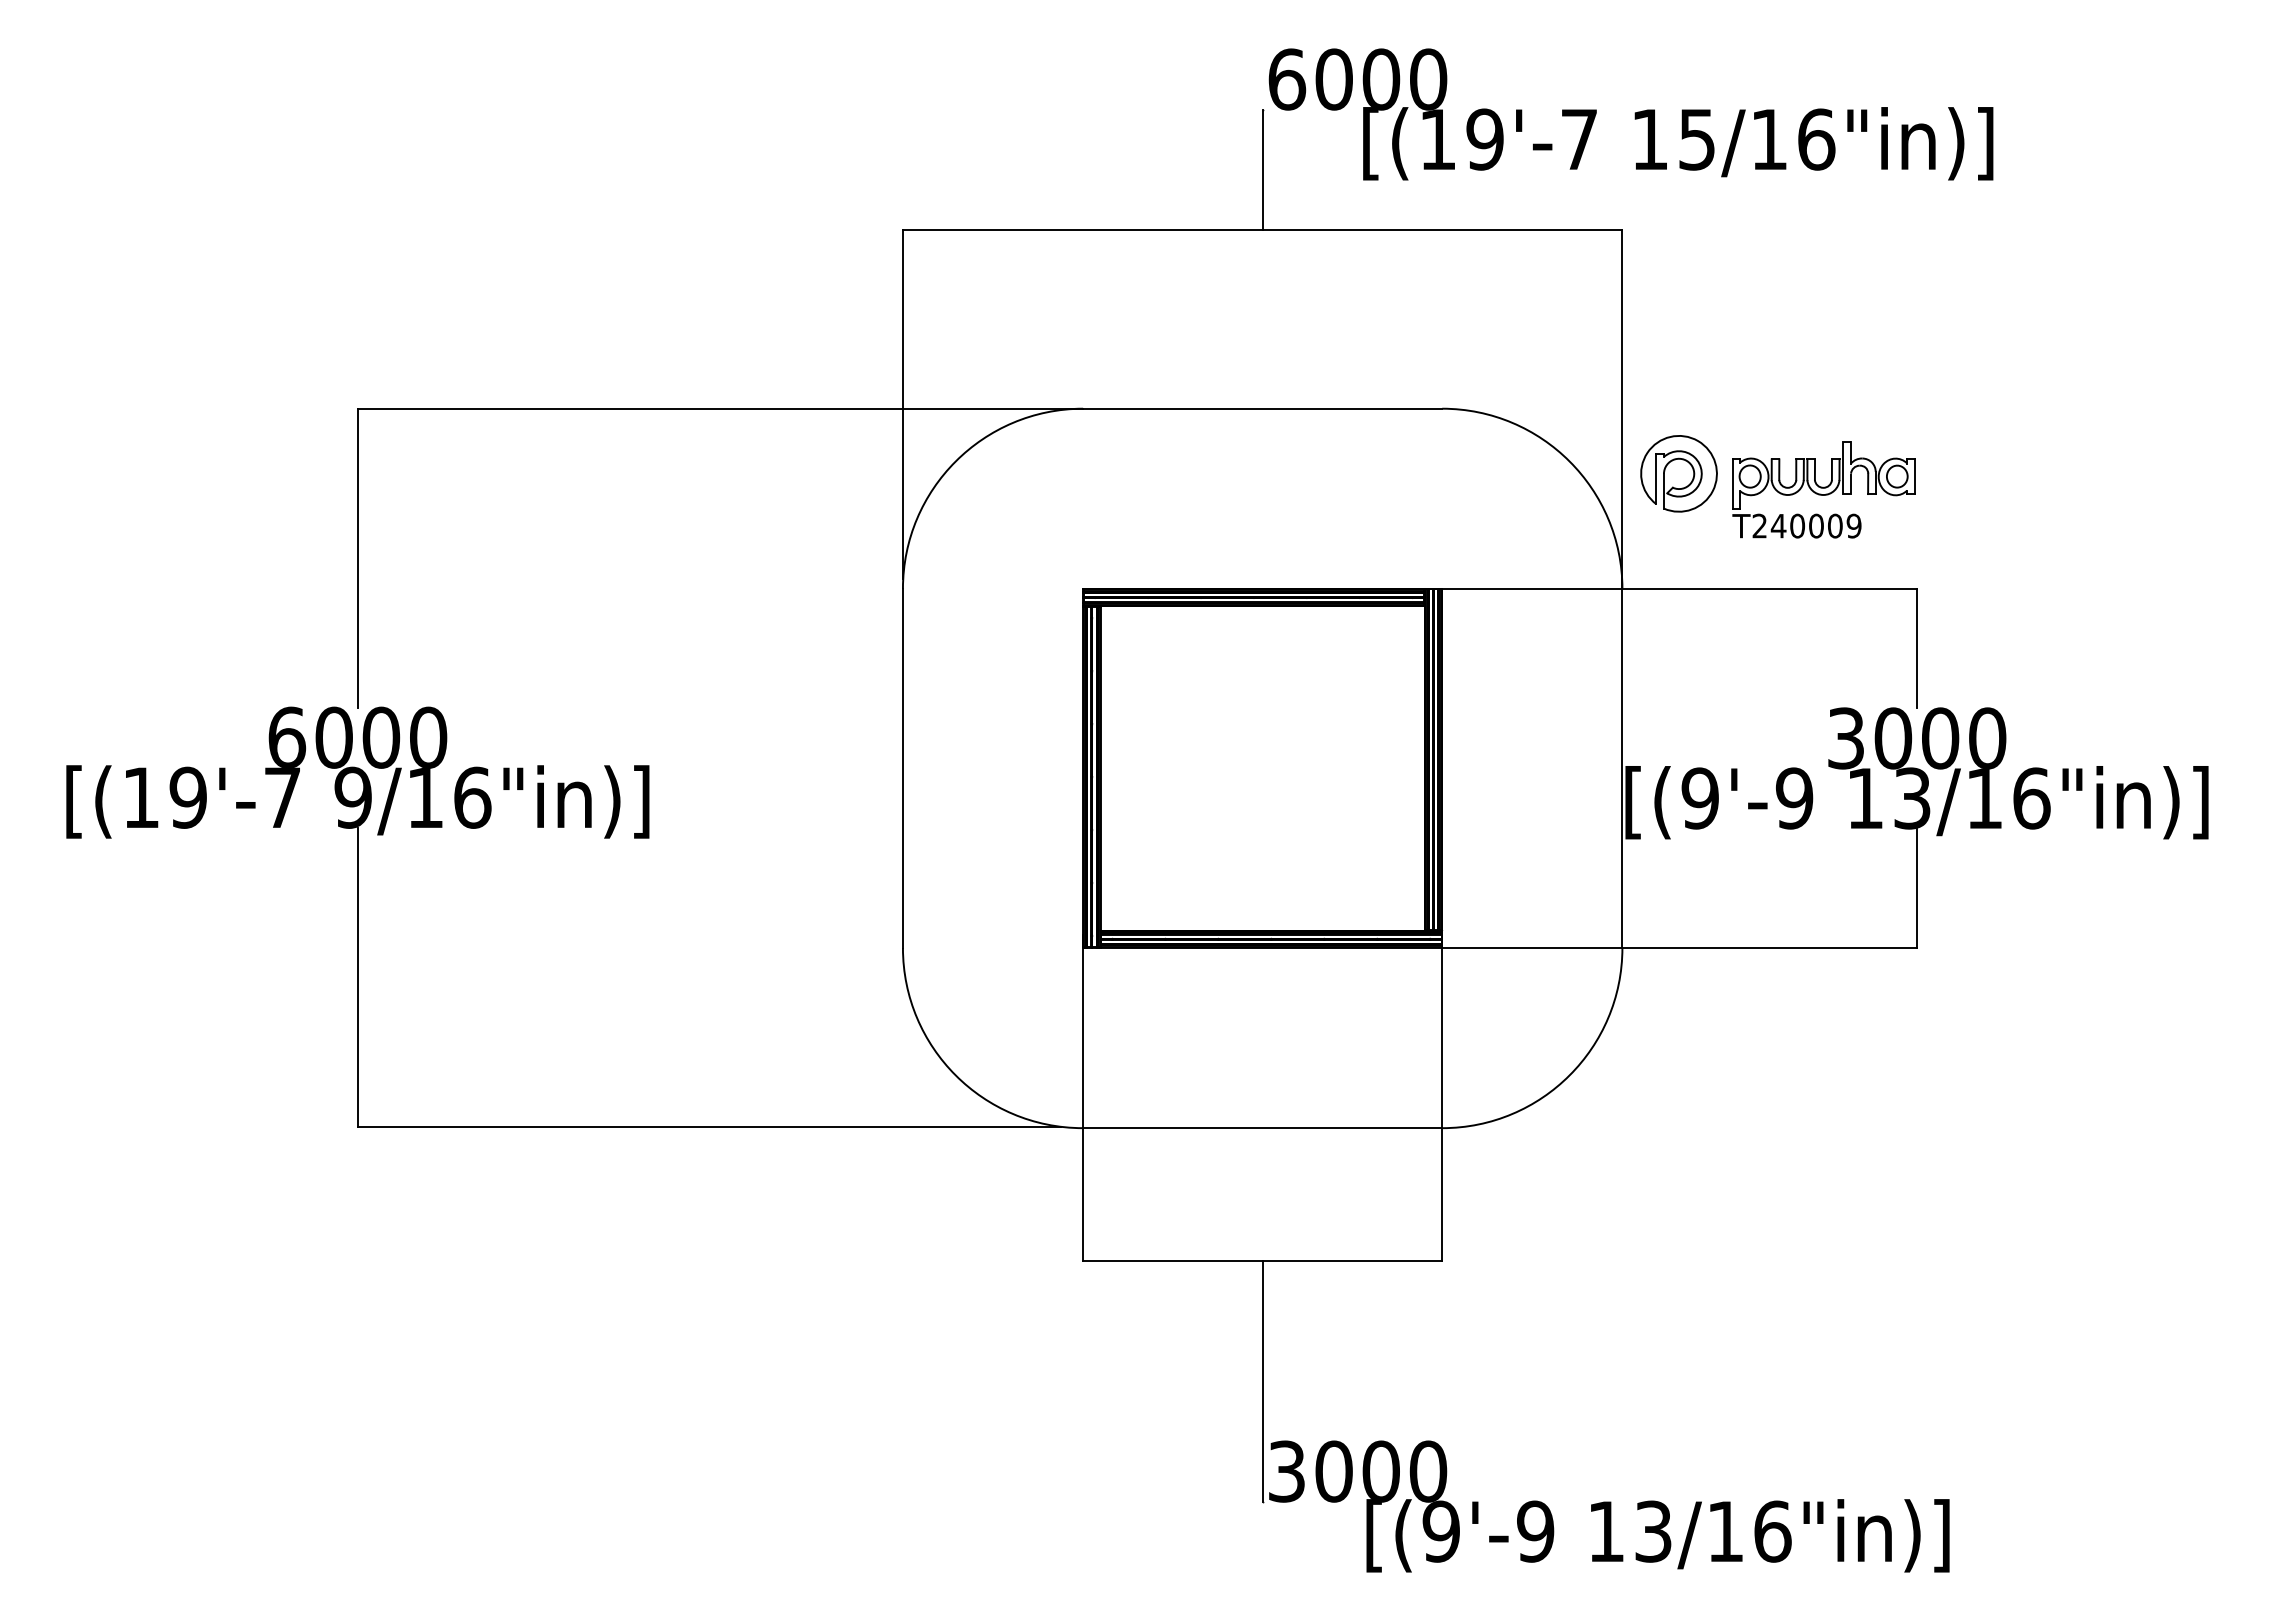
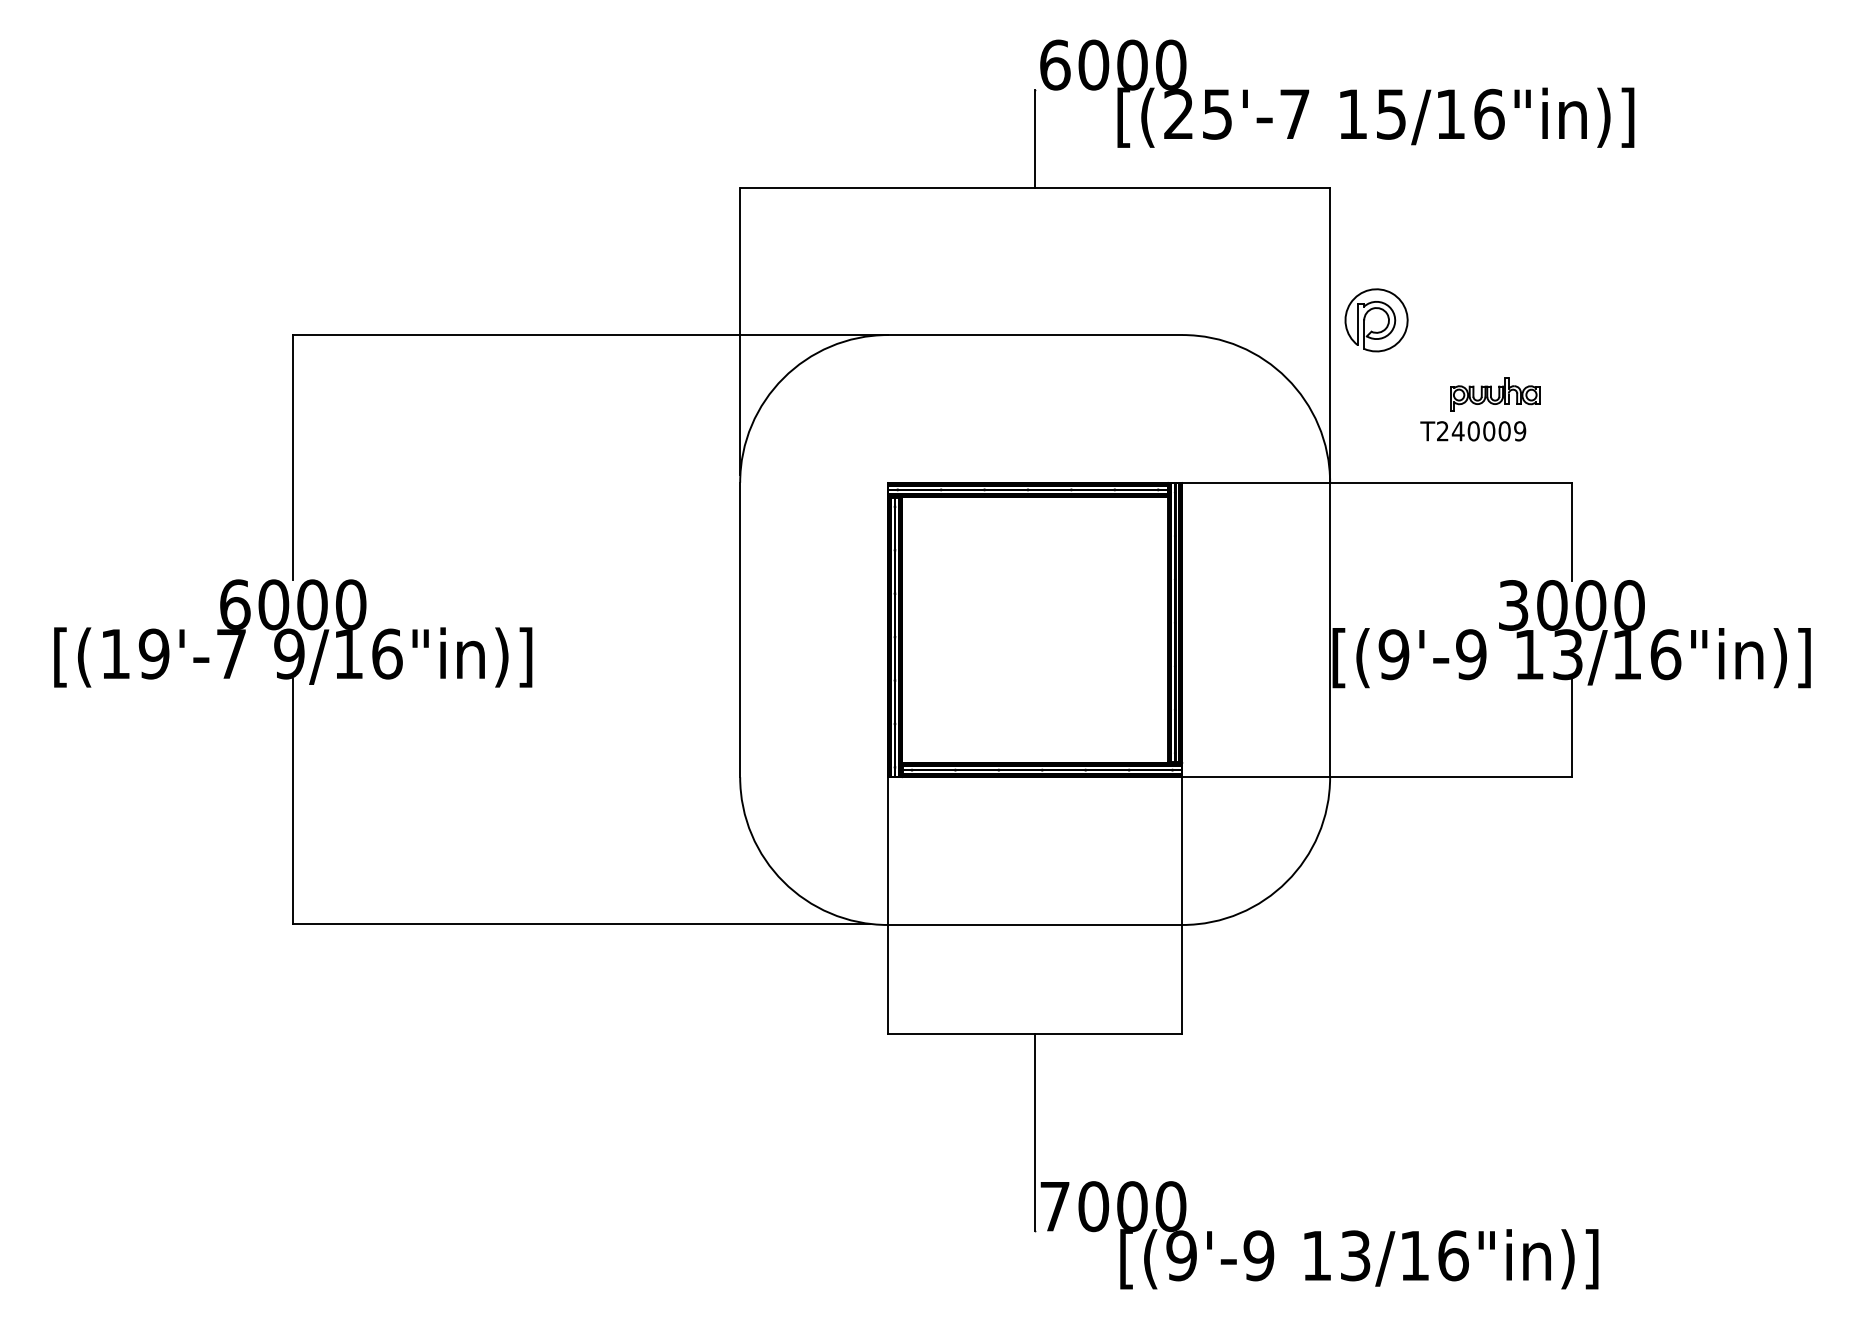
text: (1461, 139) -> (1198, 114), [(19'-7 -> [(25'-7
part: (1678, 473) -> (1376, 320), moved
part: (1823, 489) -> (1495, 401), size x0.6
text: (1286, 1471) -> (1054, 1206), 3000 -> 7000

